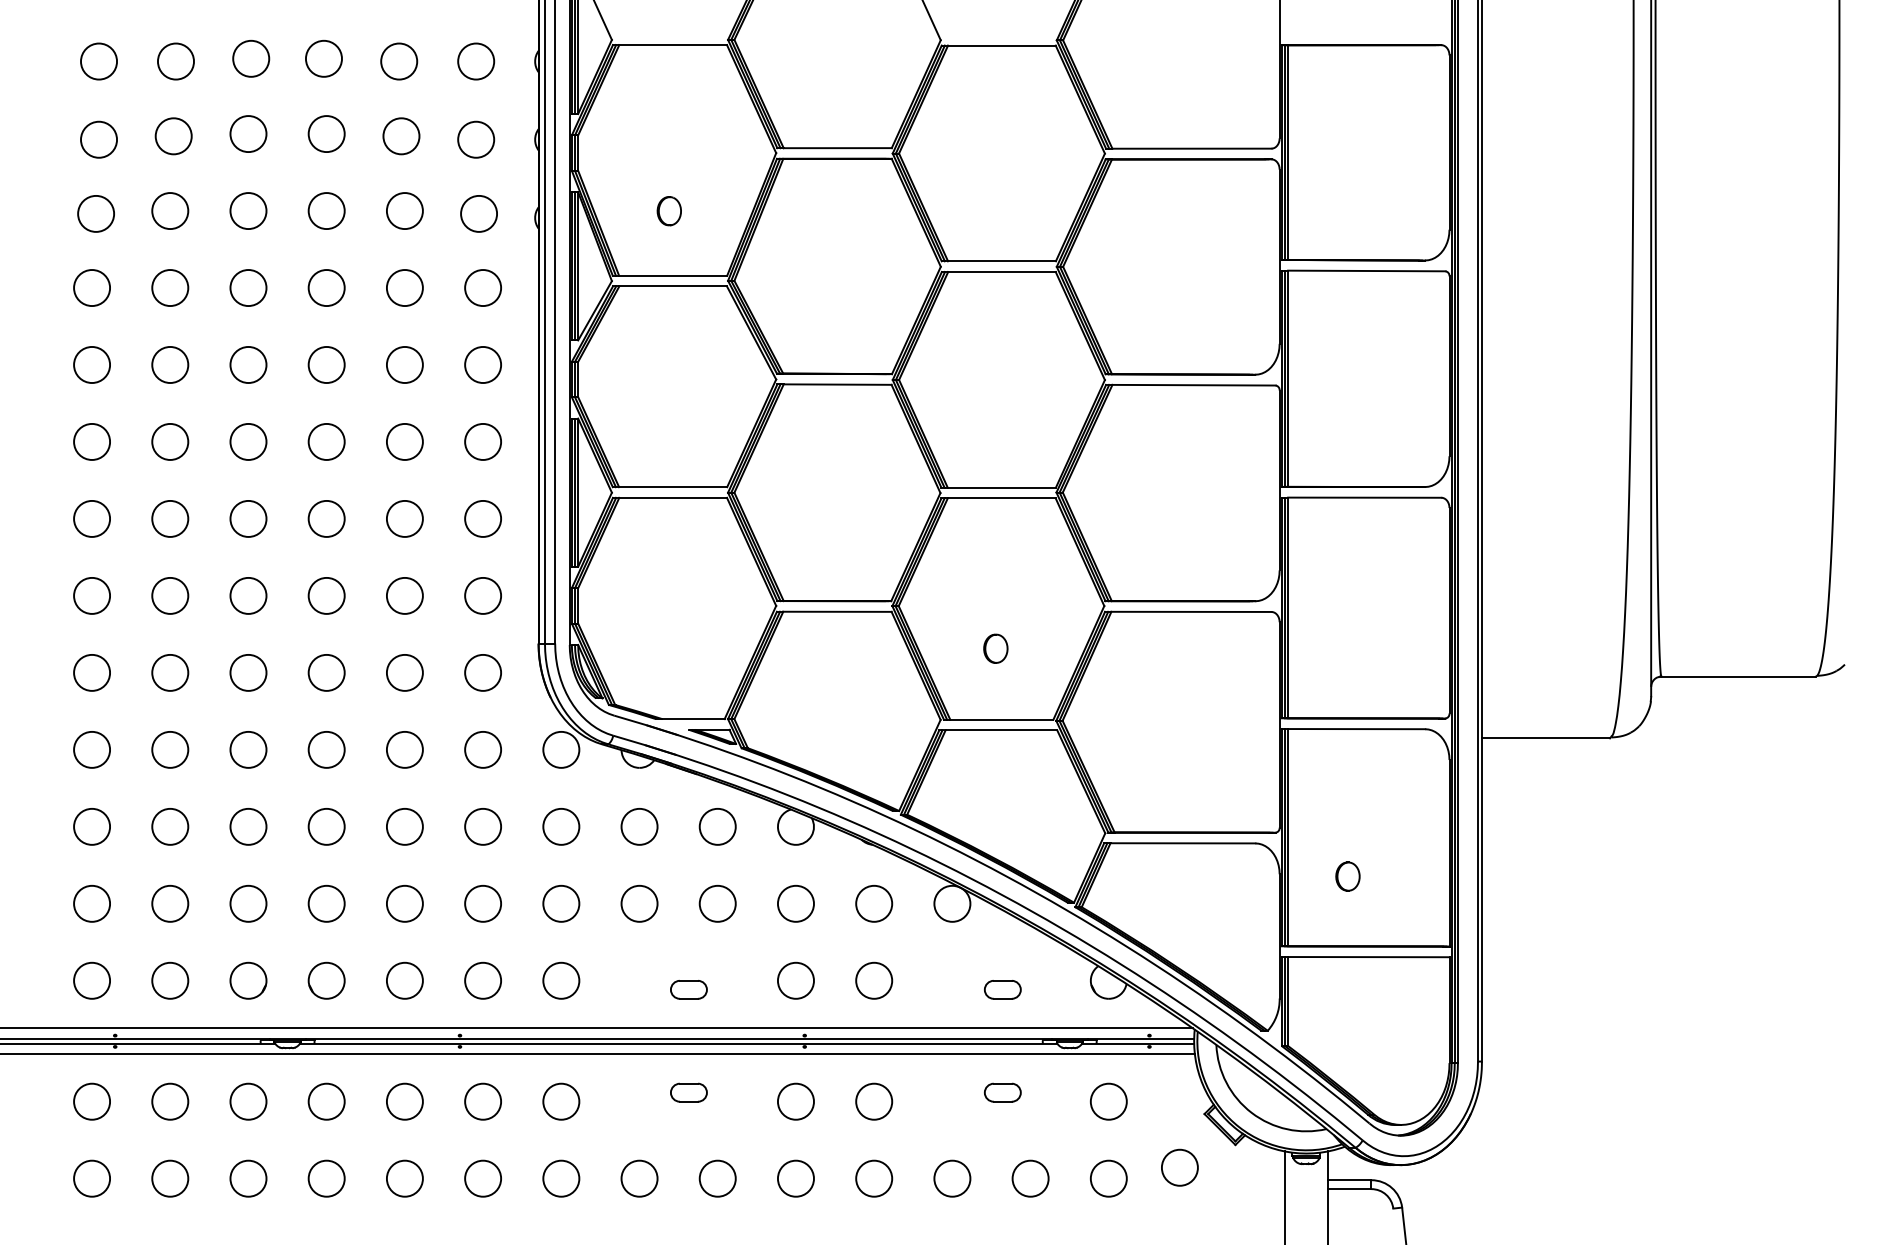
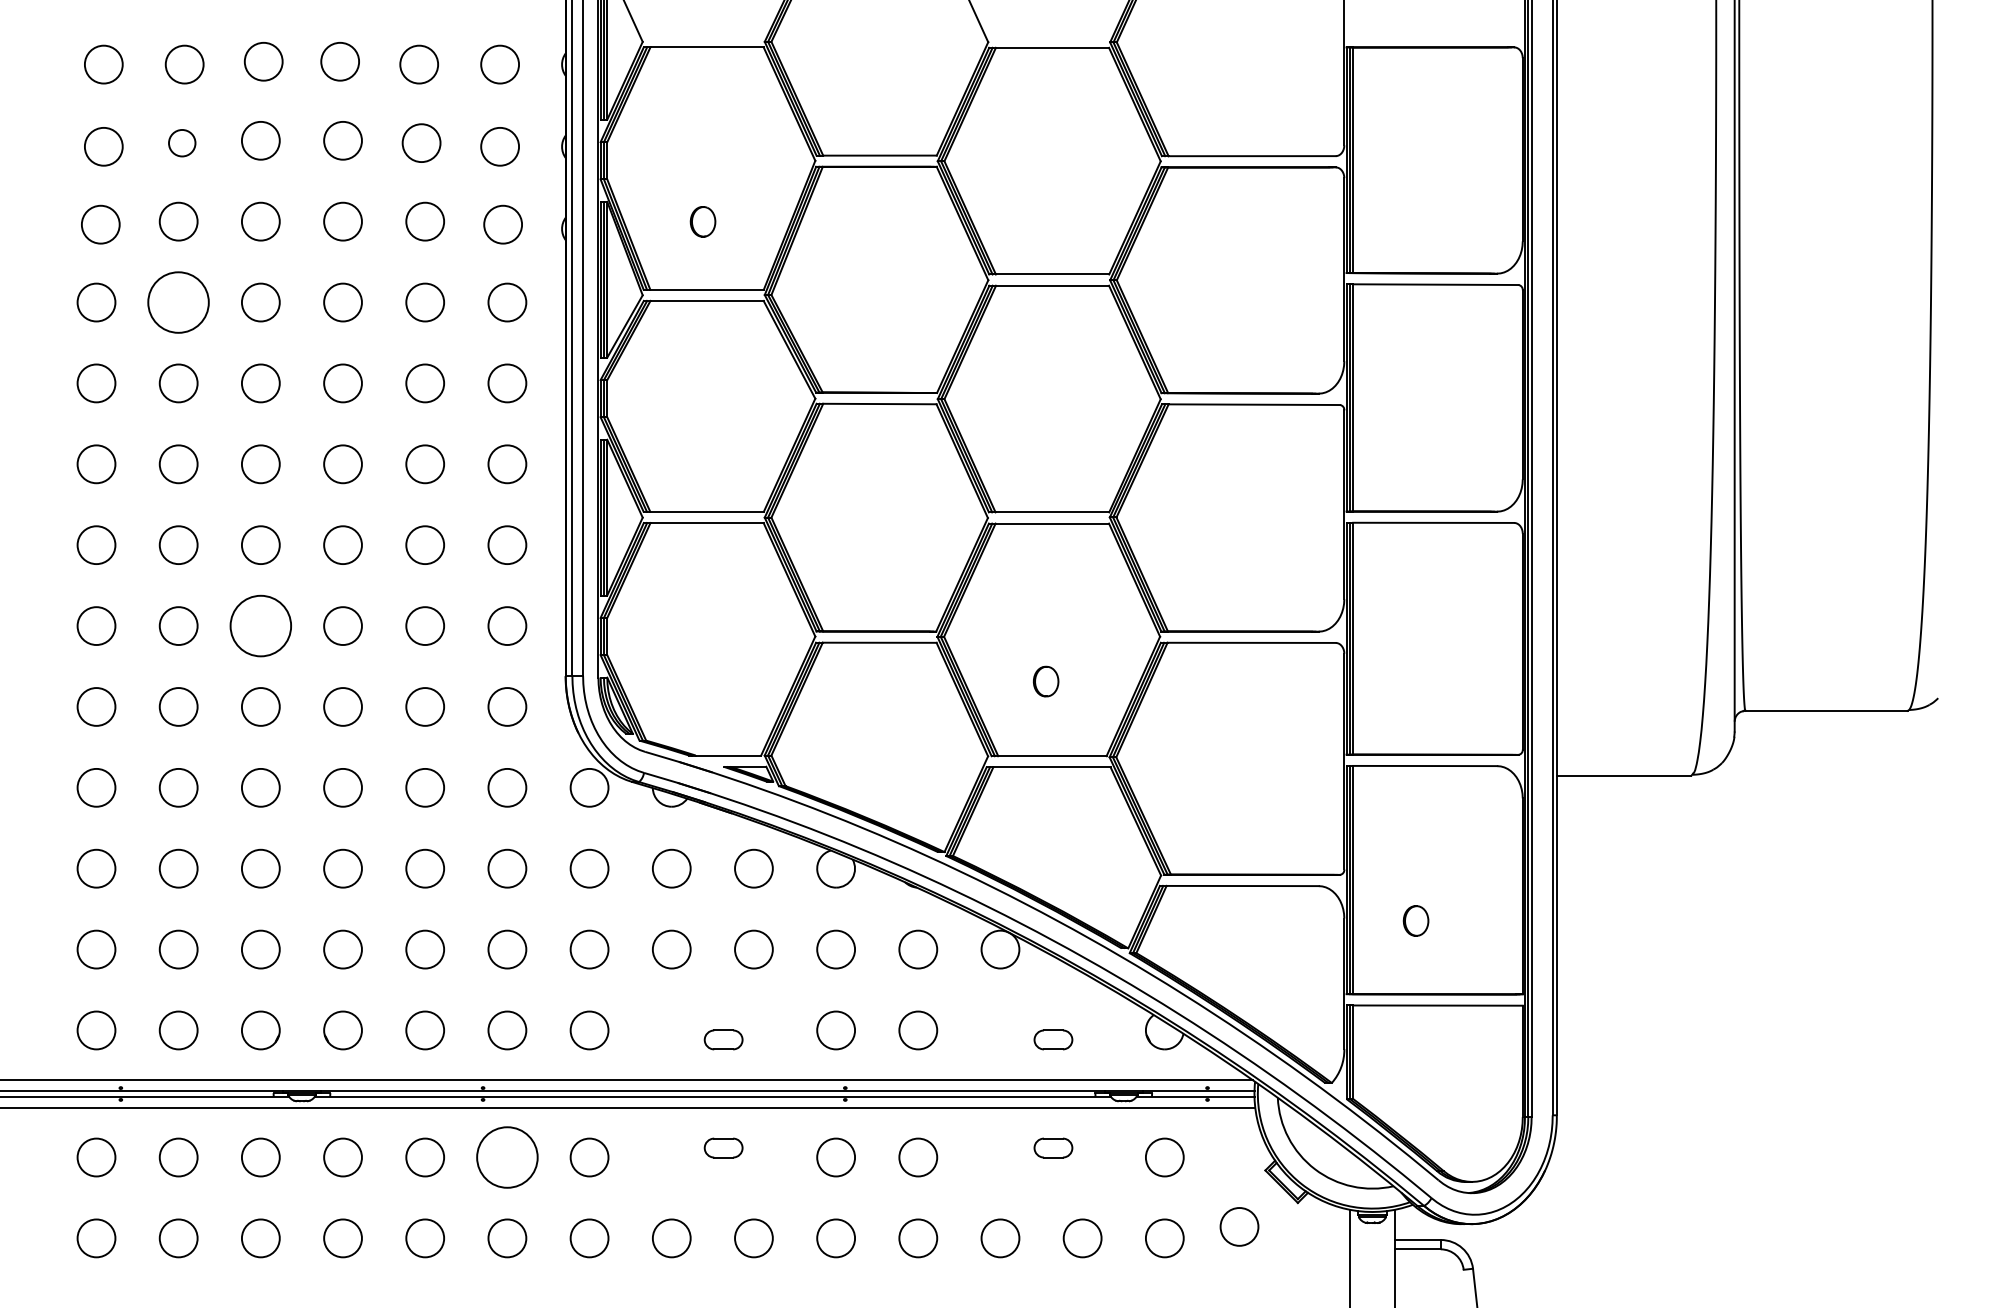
circle: (173, 136) -> (182, 143), size x0.7
circle: (170, 287) -> (178, 302), size x1.6
circle: (248, 595) -> (260, 625), size x1.6
circle: (483, 1101) -> (507, 1157), size x1.6

